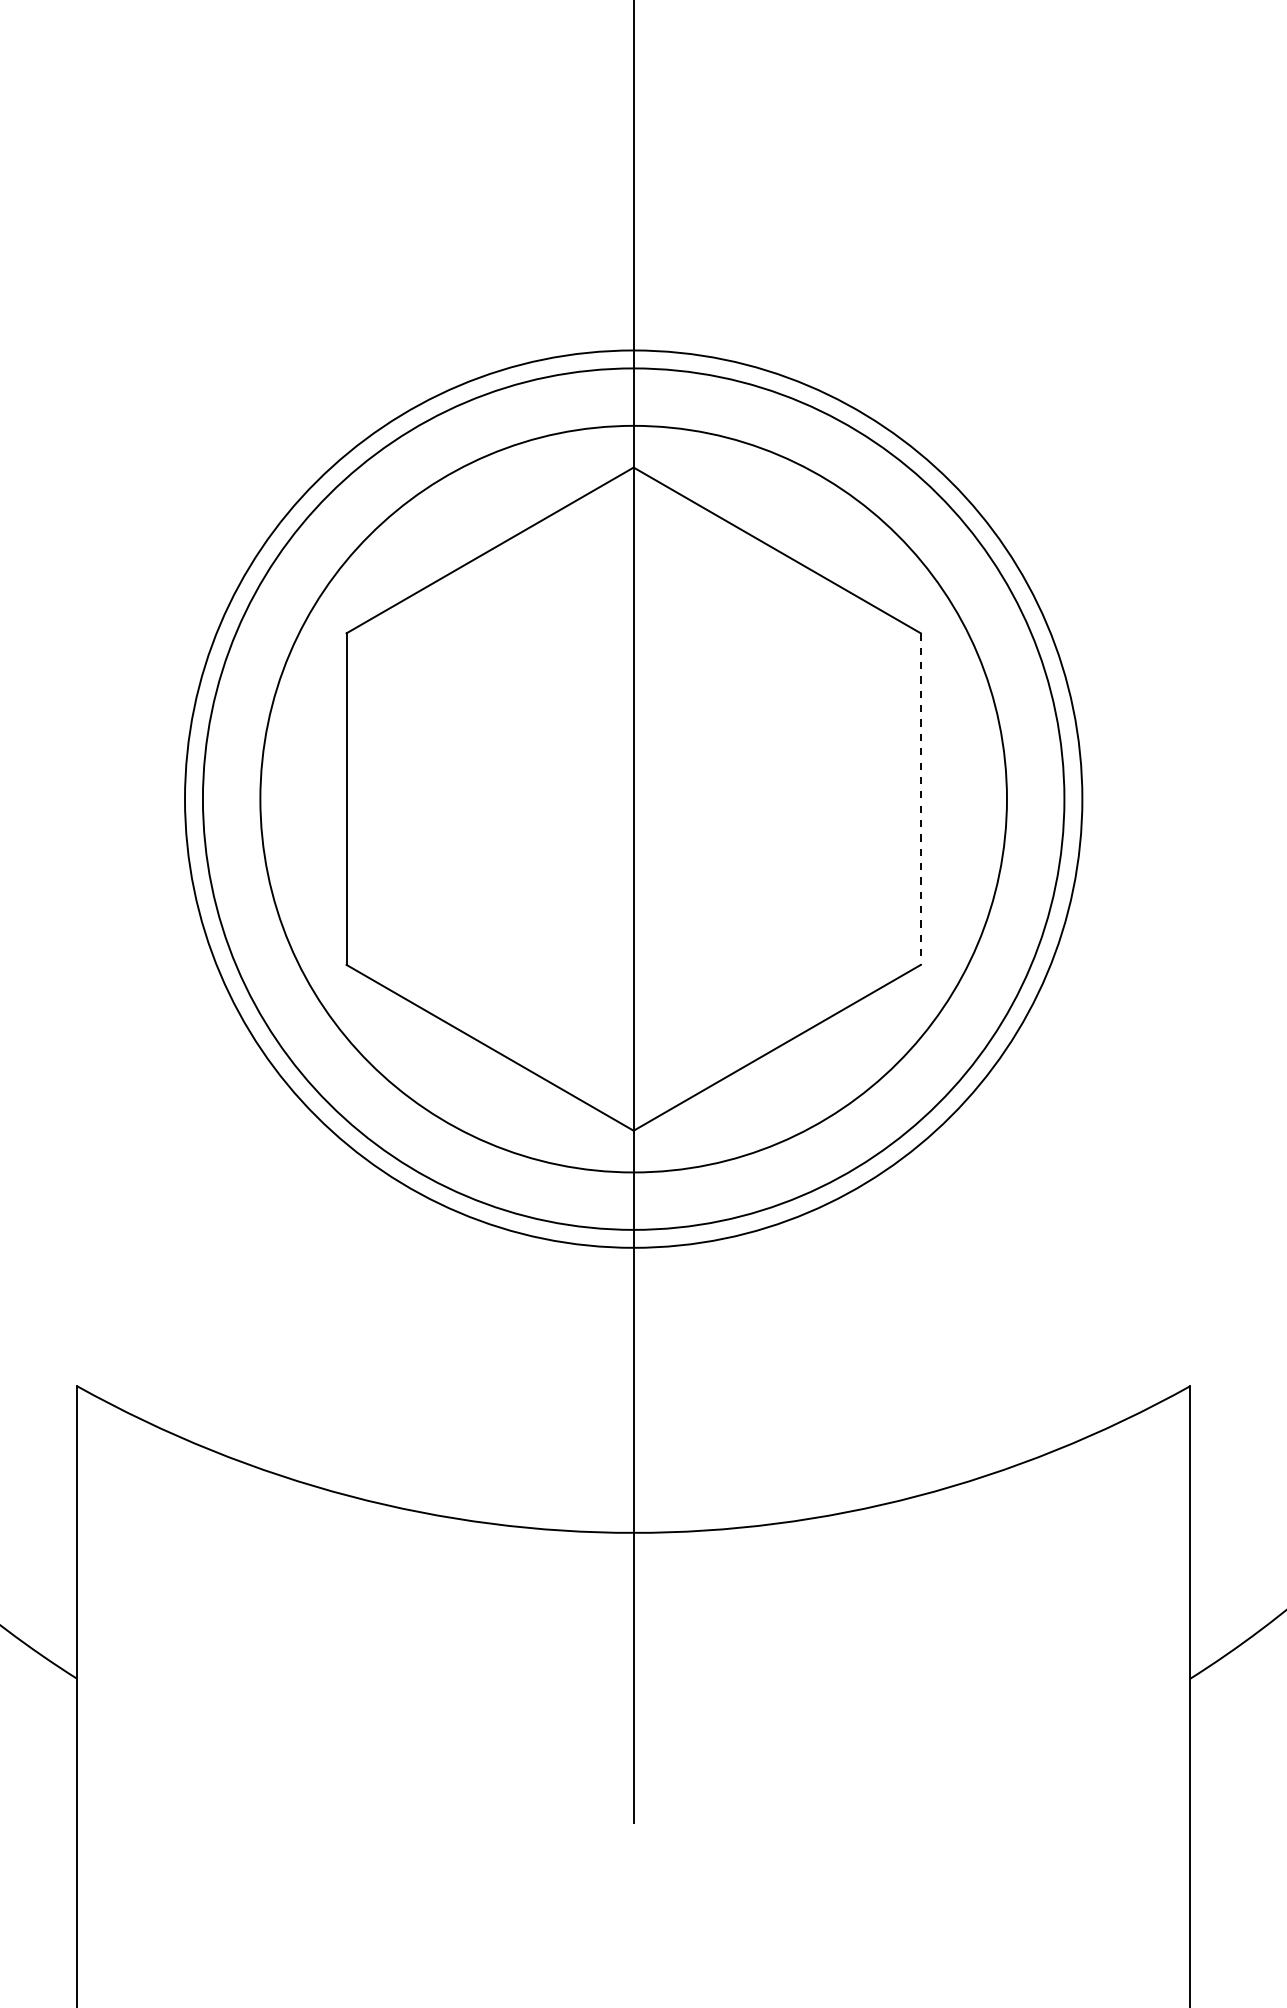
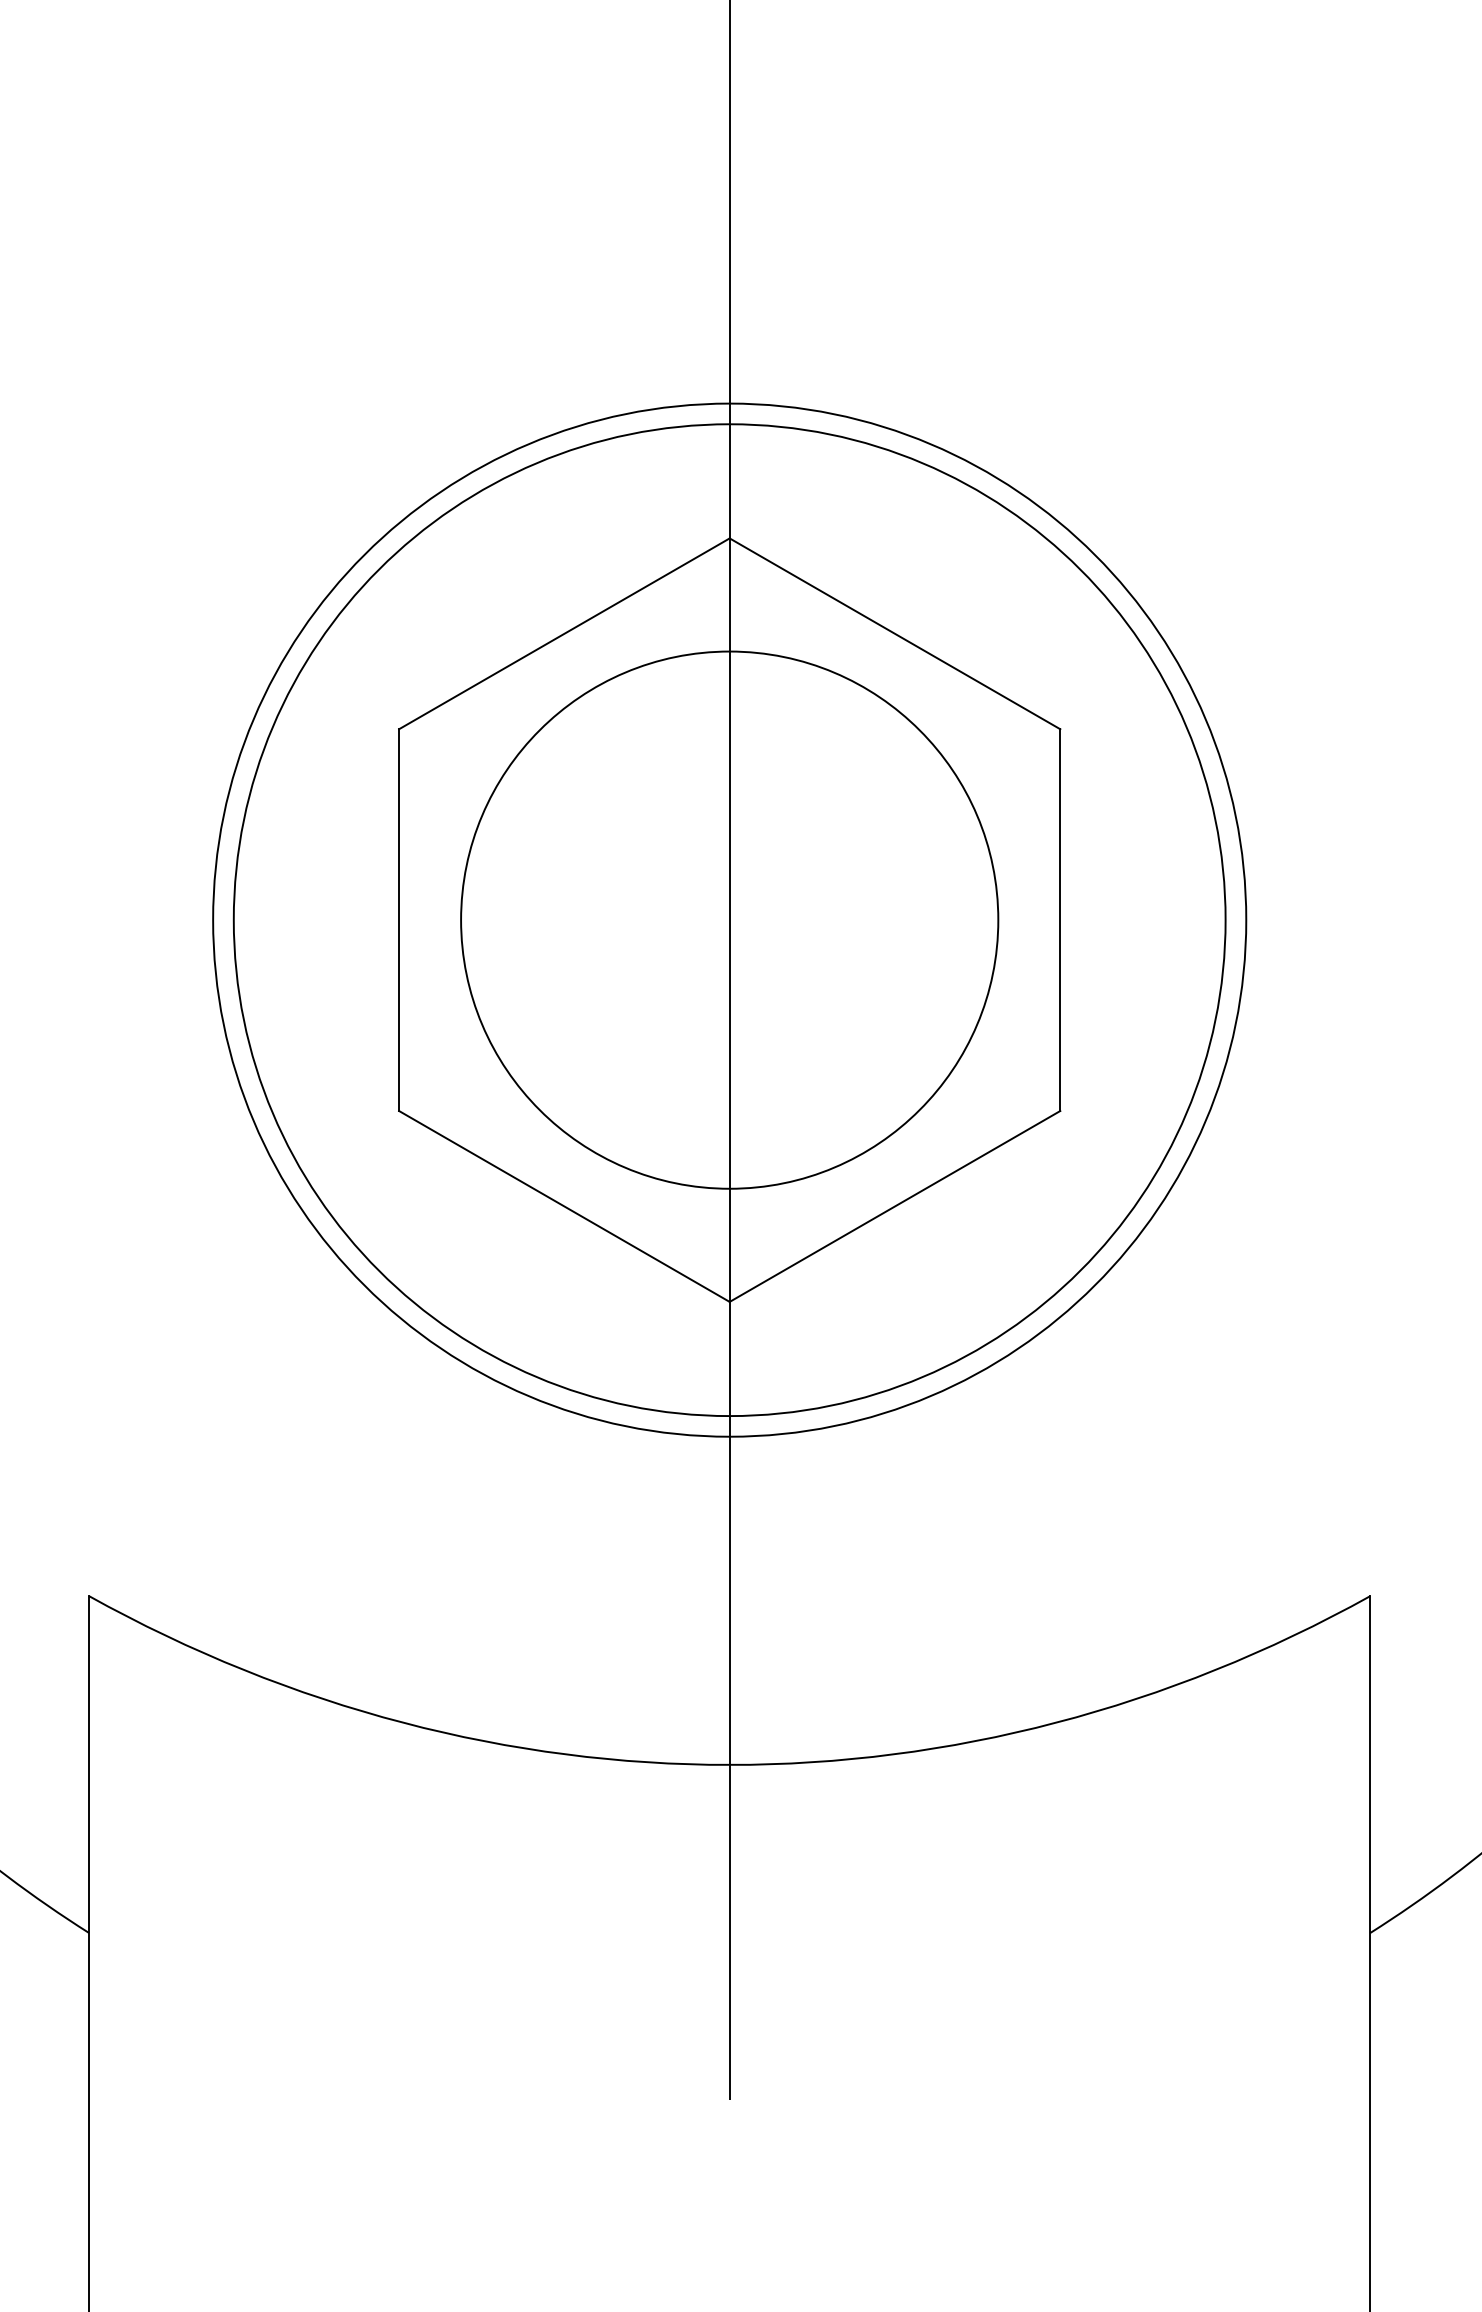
circle: (633, 798) -> (729, 919), size x0.62
line: (920, 799) -> (1059, 920), dashed -> solid

